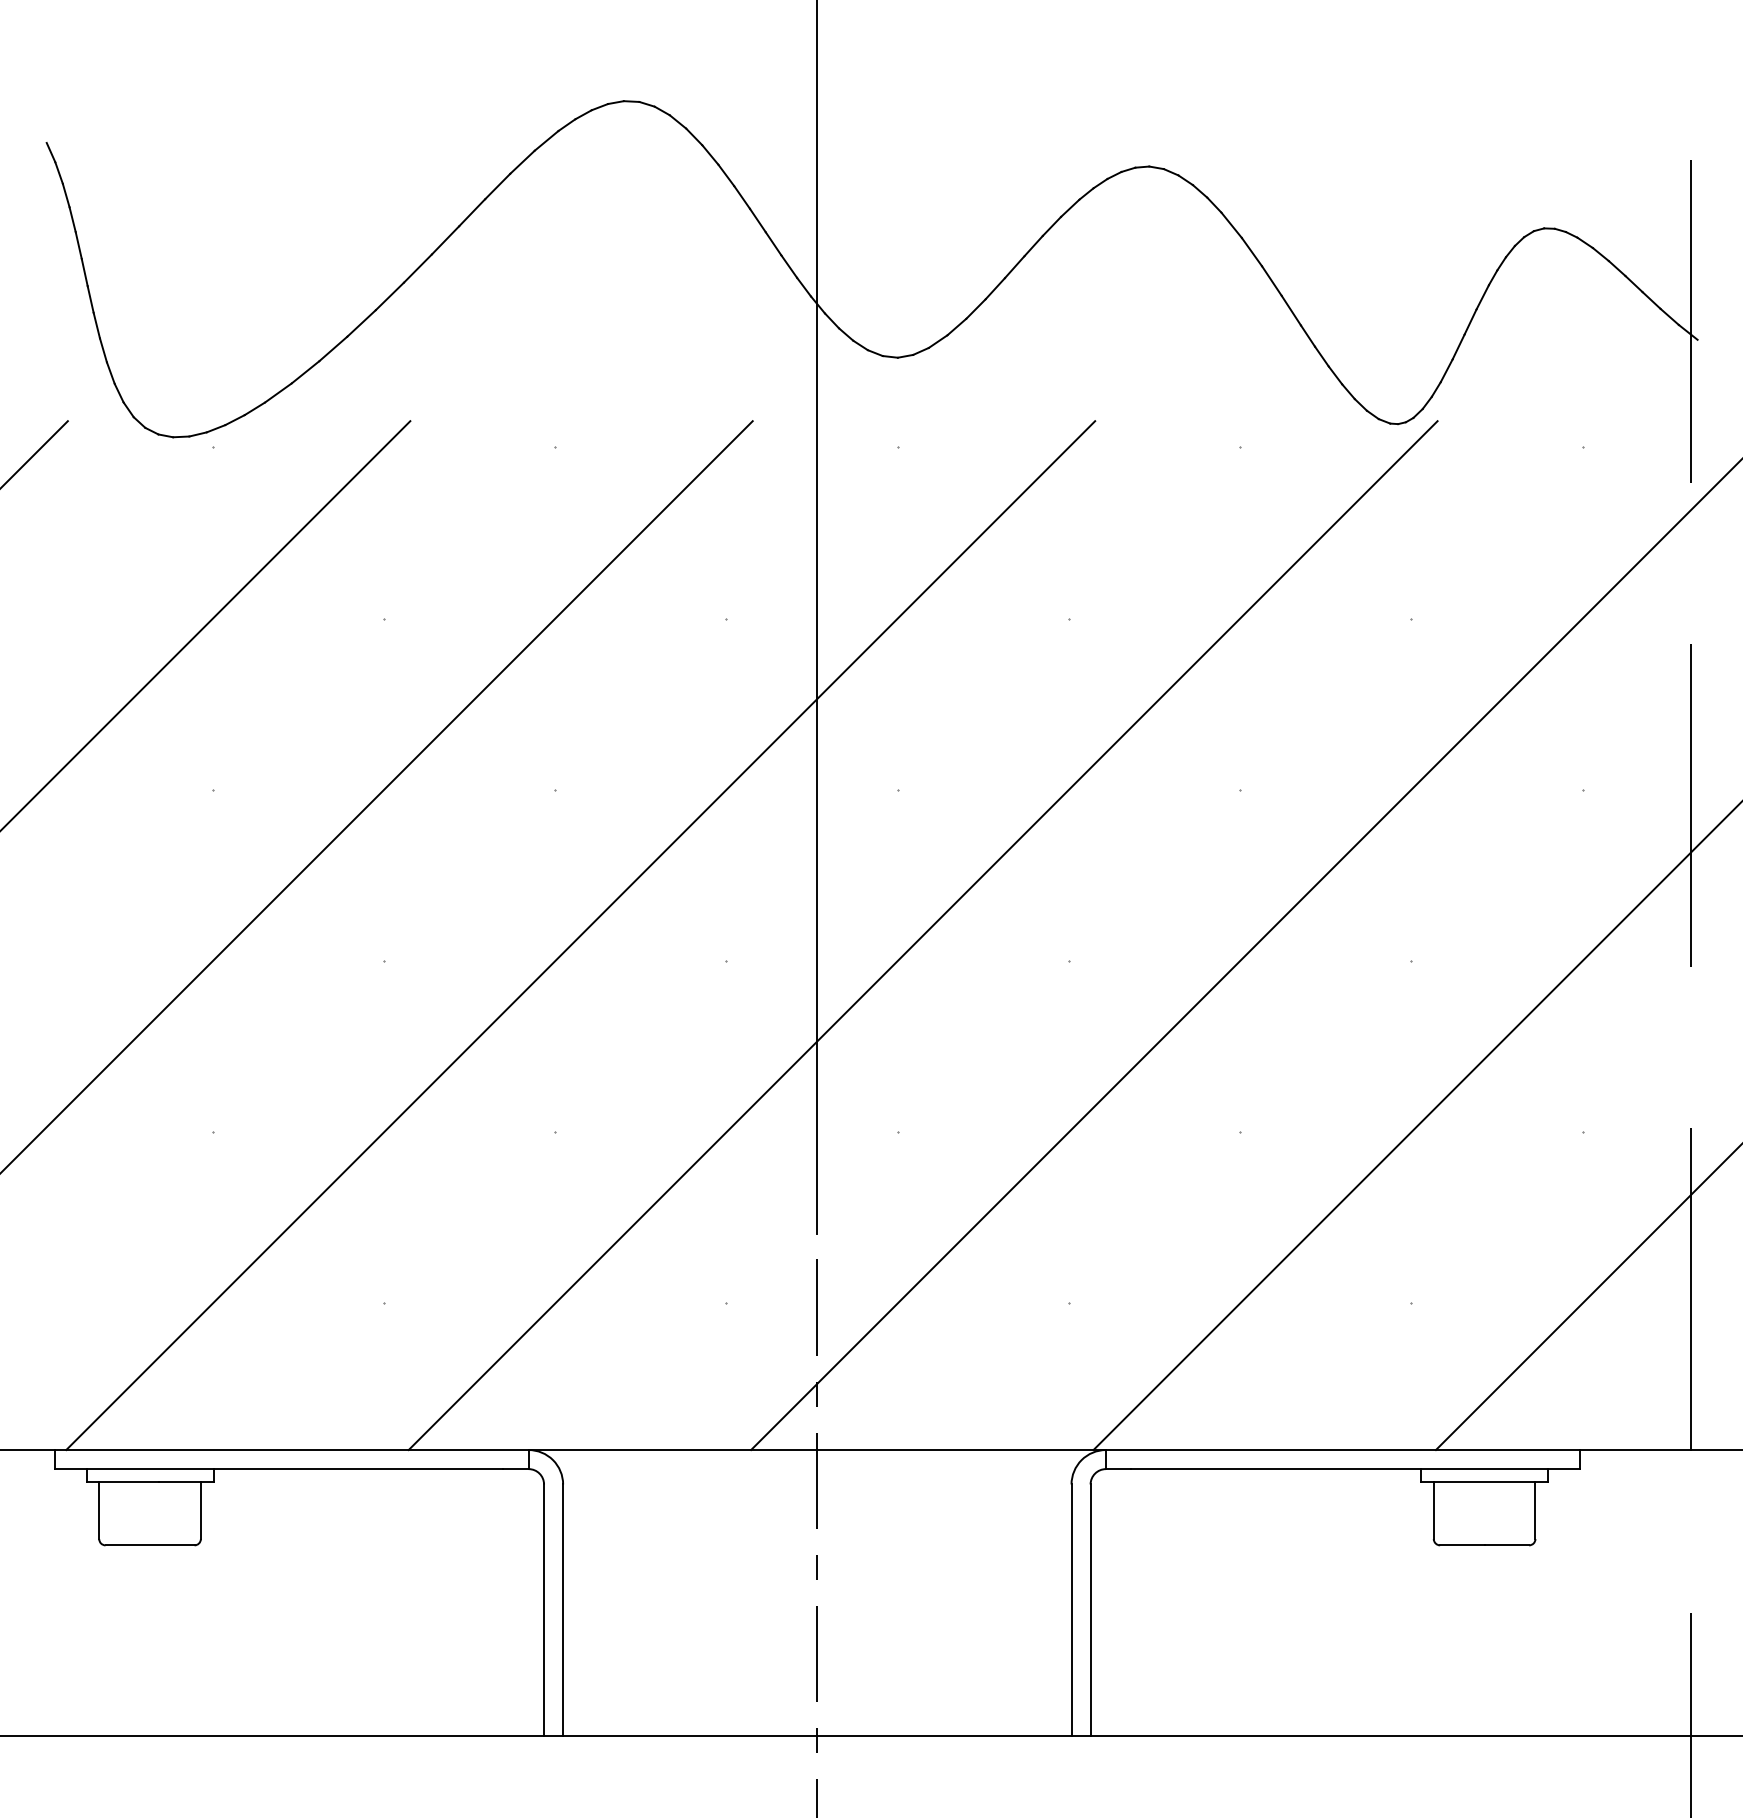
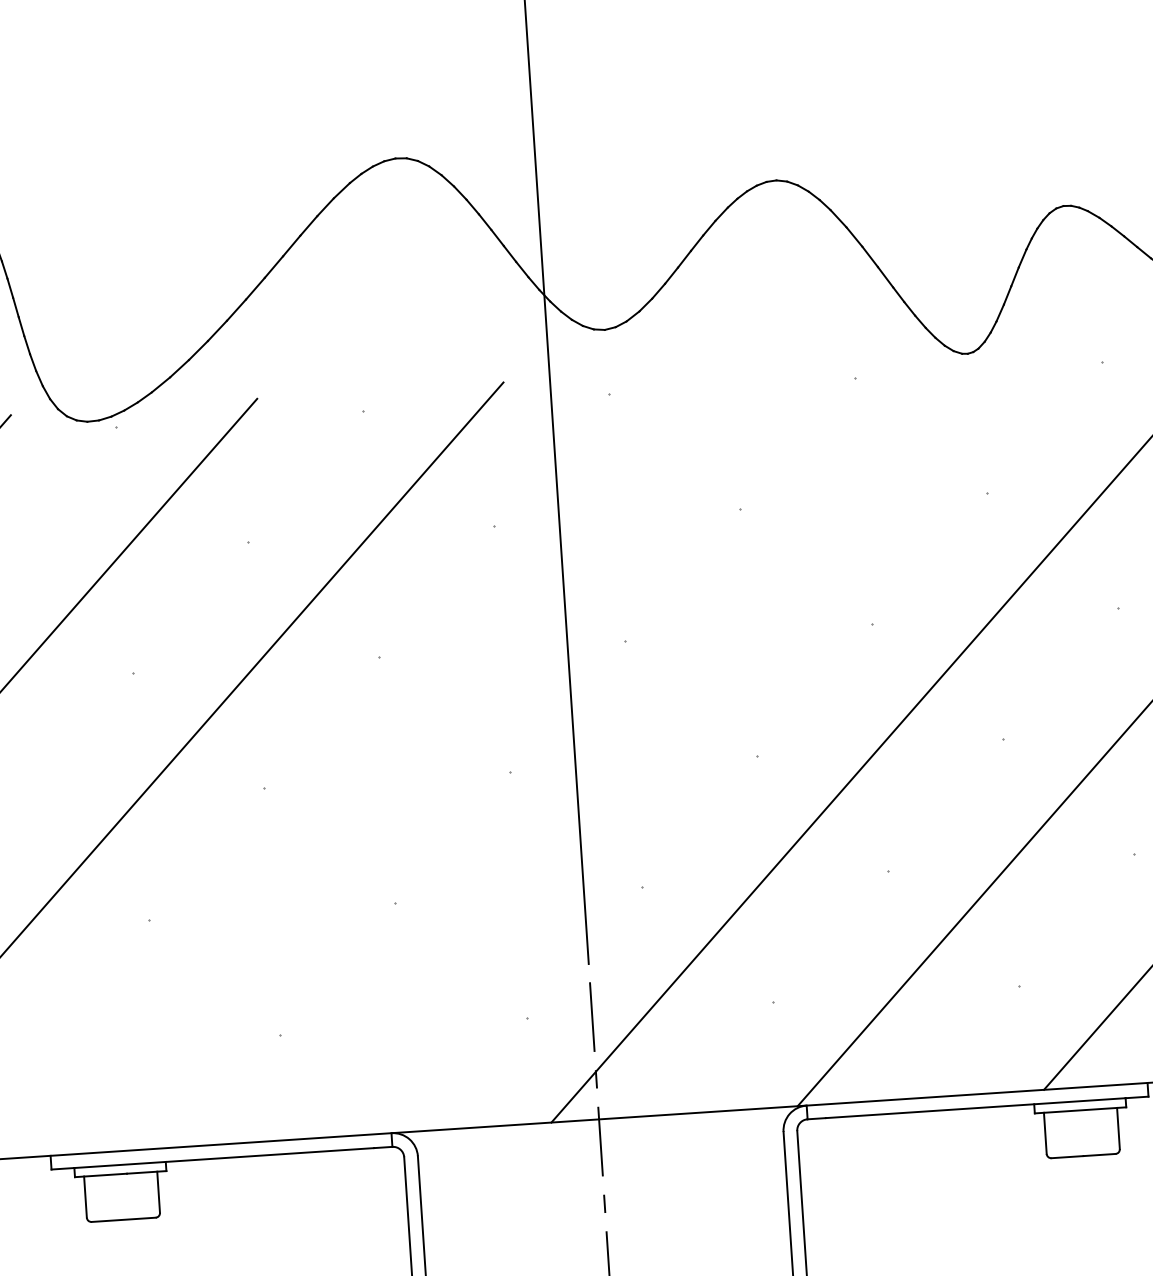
line: (580, 935) -> (404, 760), removed
line: (922, 935) -> (650, 744), removed

